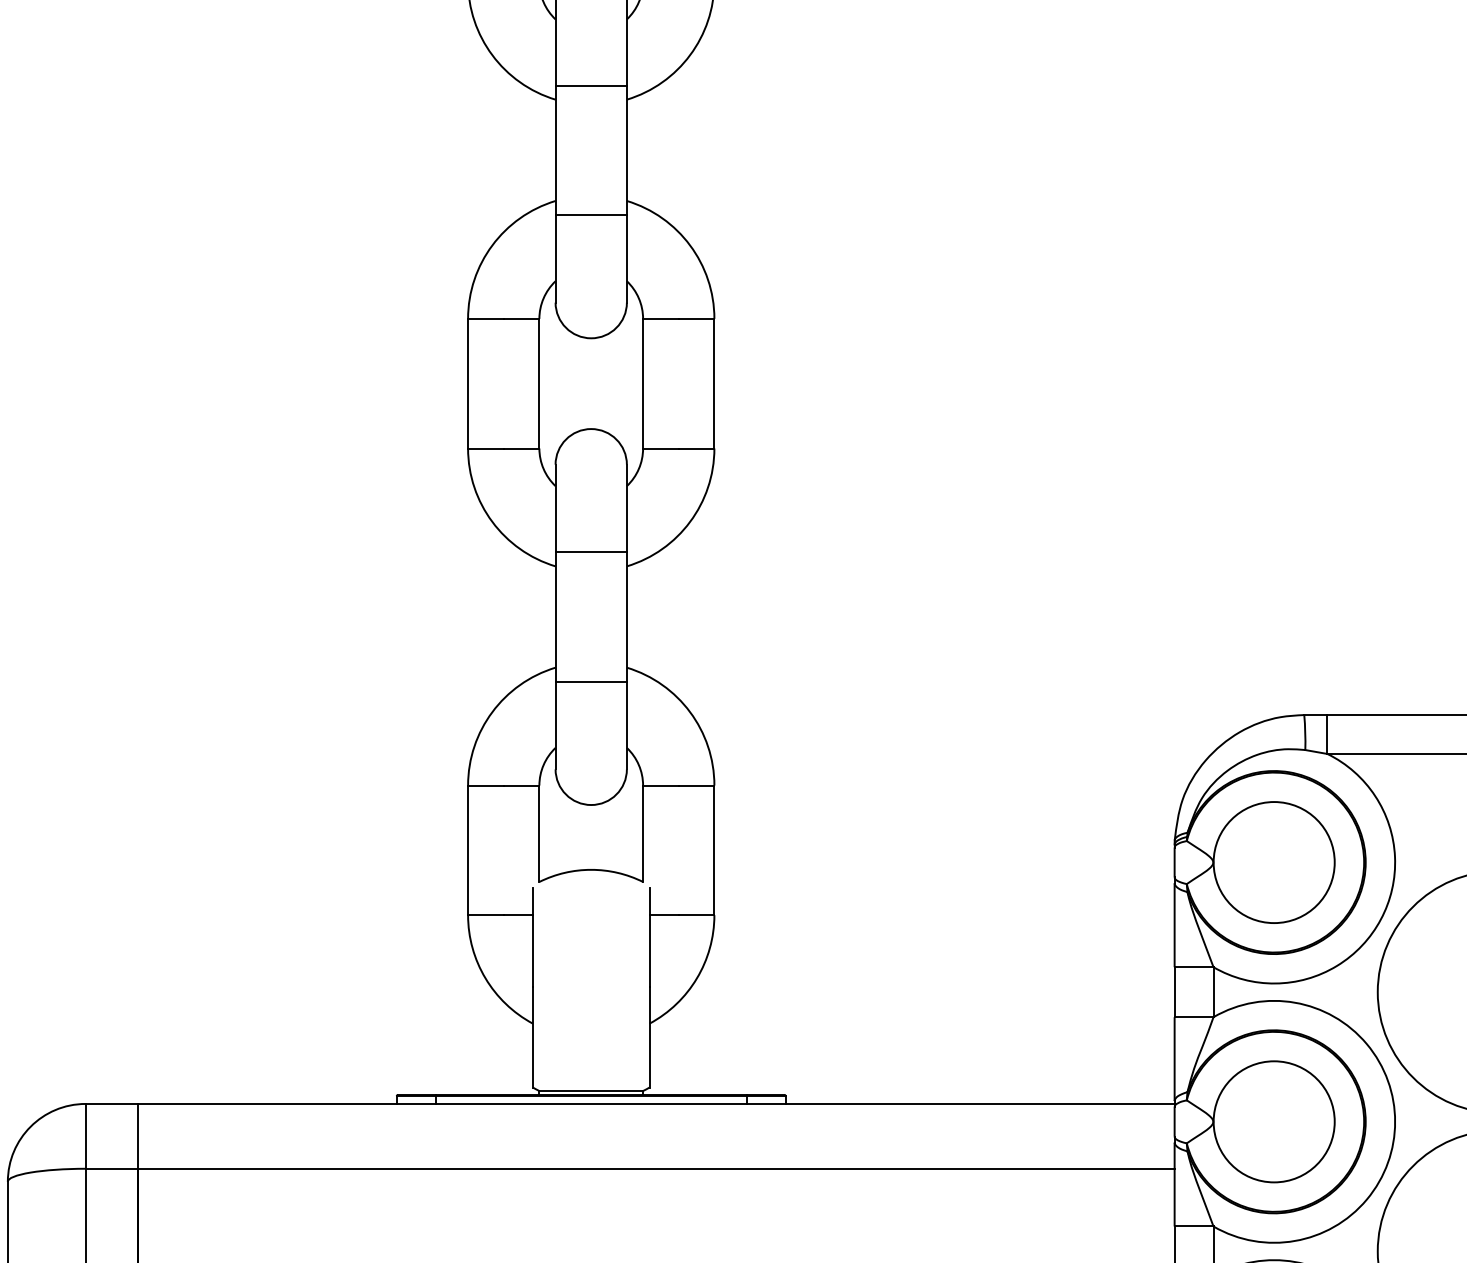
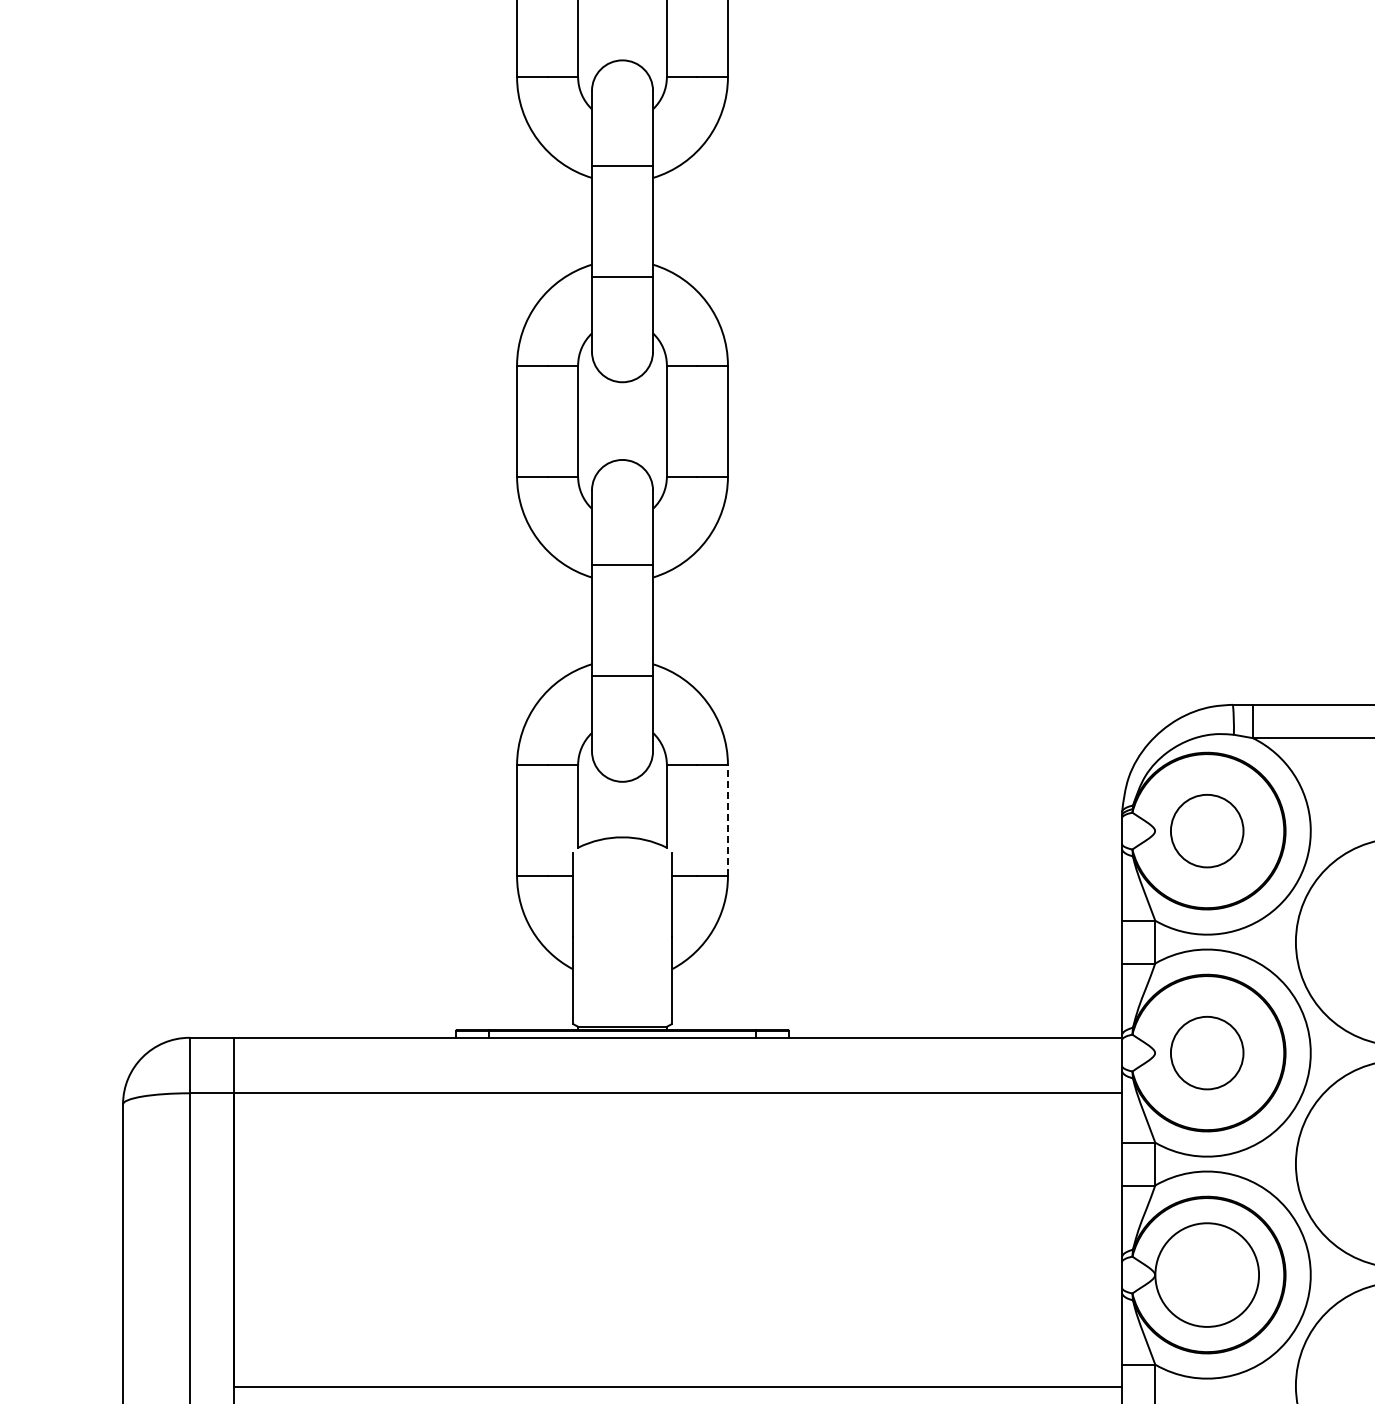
line: (713, 850) -> (727, 820), solid -> dashed
circle: (1274, 861) -> (1207, 830), size x0.7
circle: (1274, 1121) -> (1207, 1052), size x0.7

